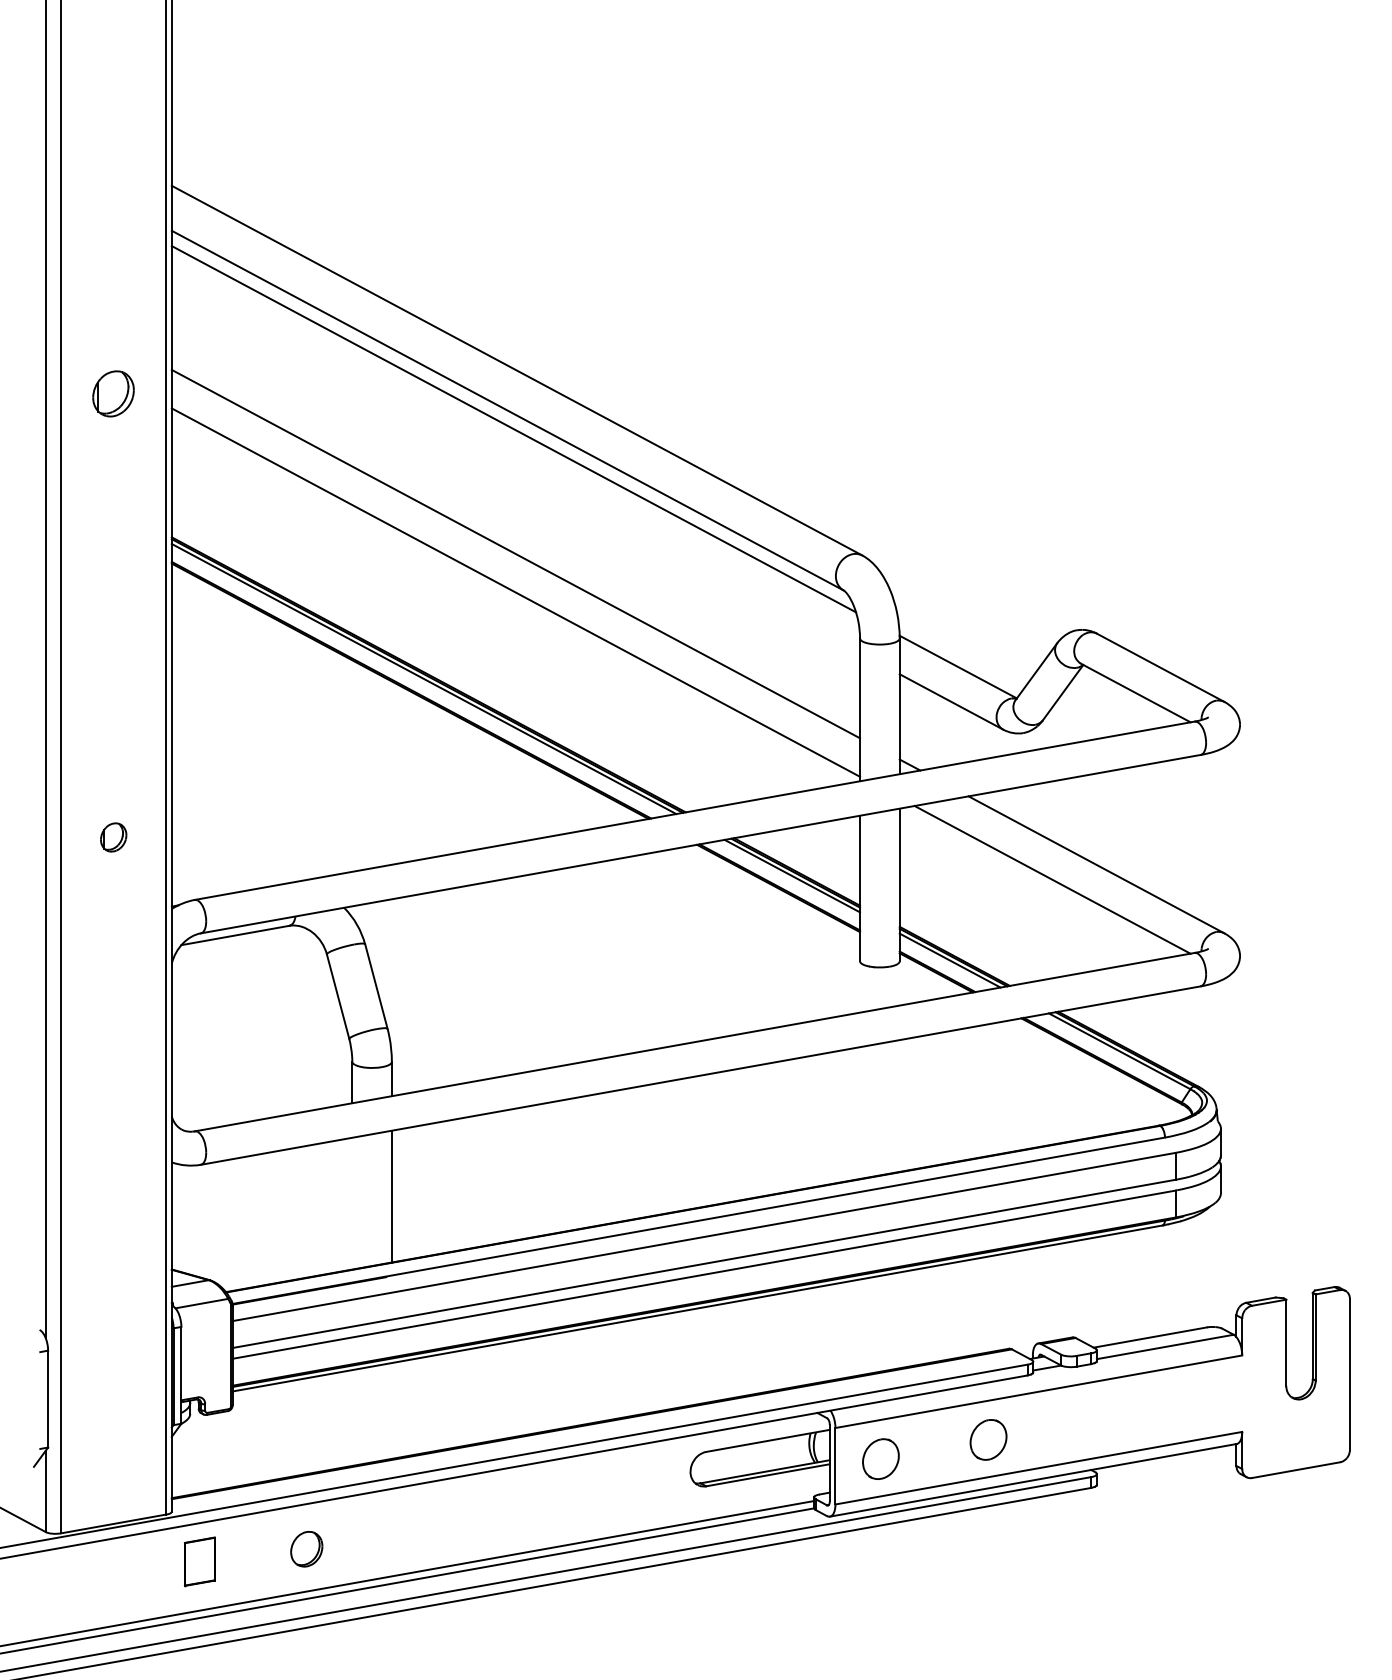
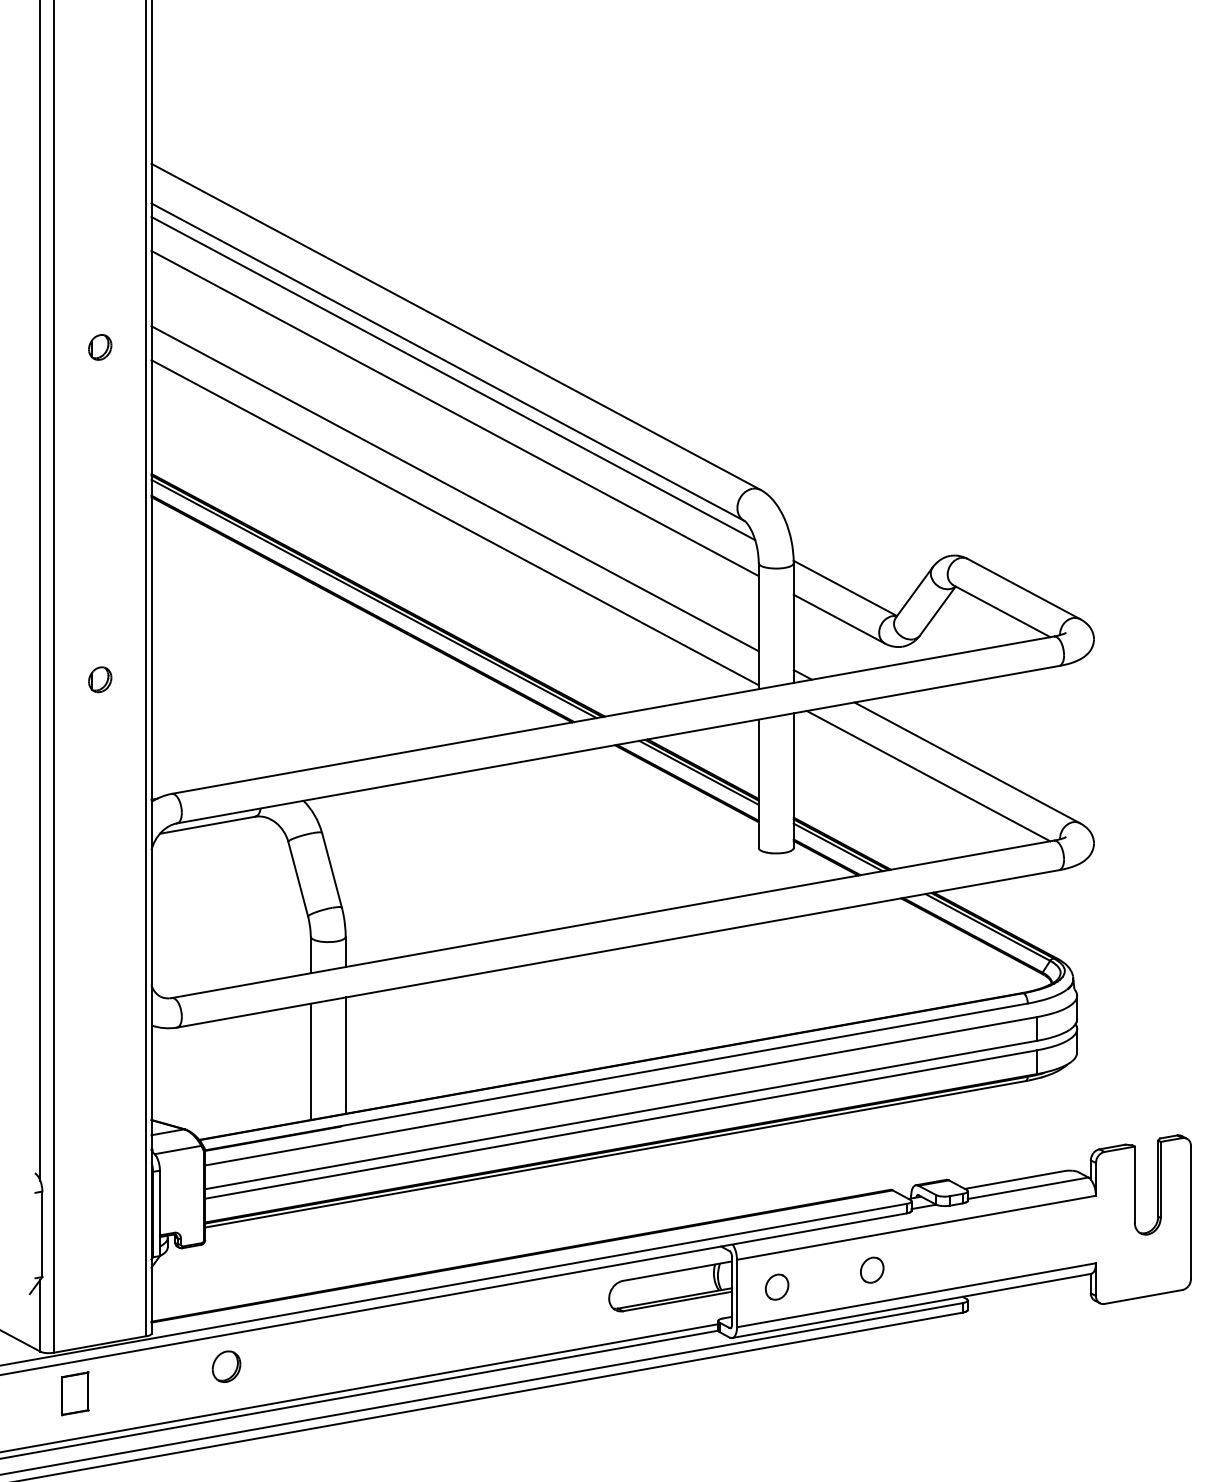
part: (113, 394) -> (100, 347), size x0.62
line: (515, 468) -> (454, 413), added
part: (113, 837) -> (100, 679), moved
line: (352, 1203) -> (310, 1061), added
part: (988, 1439) -> (872, 1269), size x0.71
part: (880, 1458) -> (776, 1286), size x0.71
part: (306, 1548) -> (226, 1366), moved
part: (200, 1561) -> (75, 1393), moved

